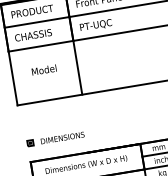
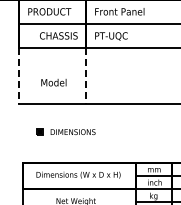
text: (33, 34) -> (58, 35), moved
line: (78, 67) -> (86, 75), solid -> dashed
text: (43, 69) -> (53, 82), moved
line: (13, 78) -> (19, 75), solid -> dashed
part: (55, 138) -> (65, 131), moved

